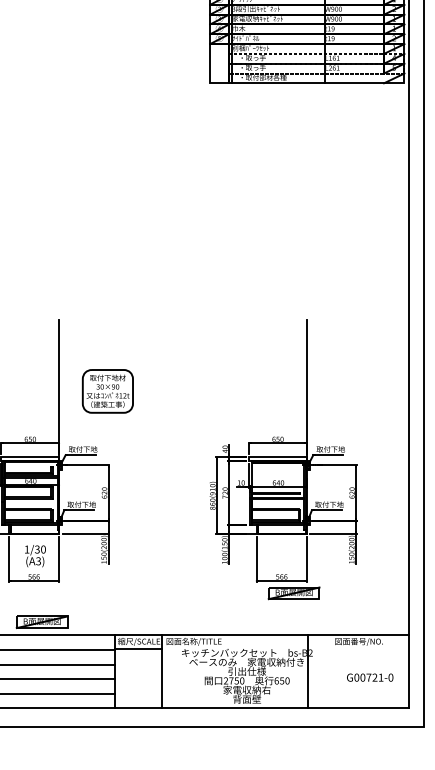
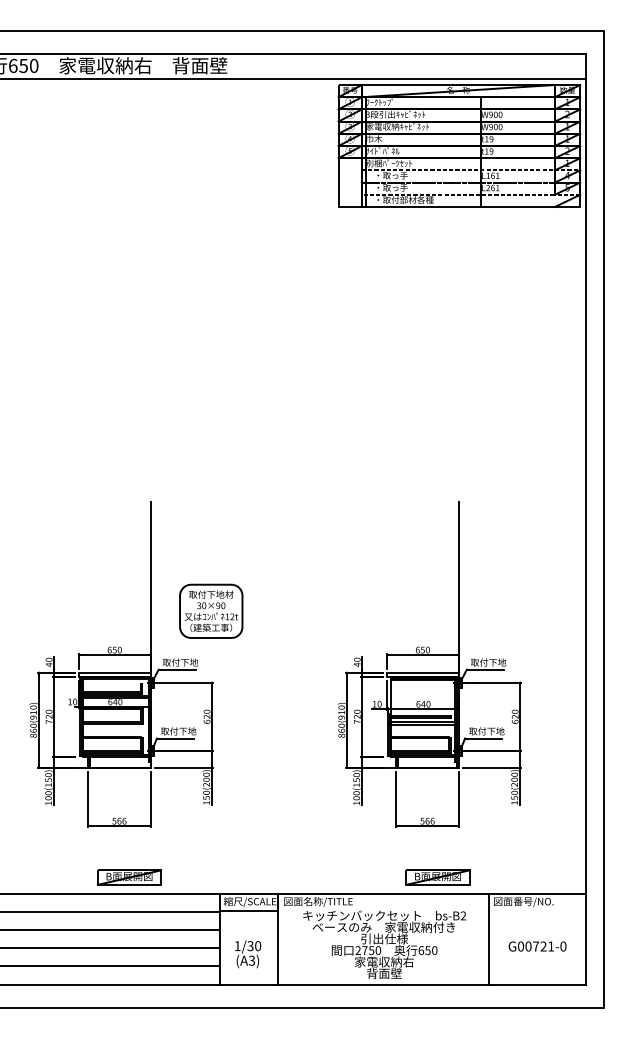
part: (108, 390) -> (211, 610), moved
text: (35, 556) -> (248, 954), moved
part: (293, 593) -> (437, 877), moved
line: (308, 672) -> (488, 939), moved

